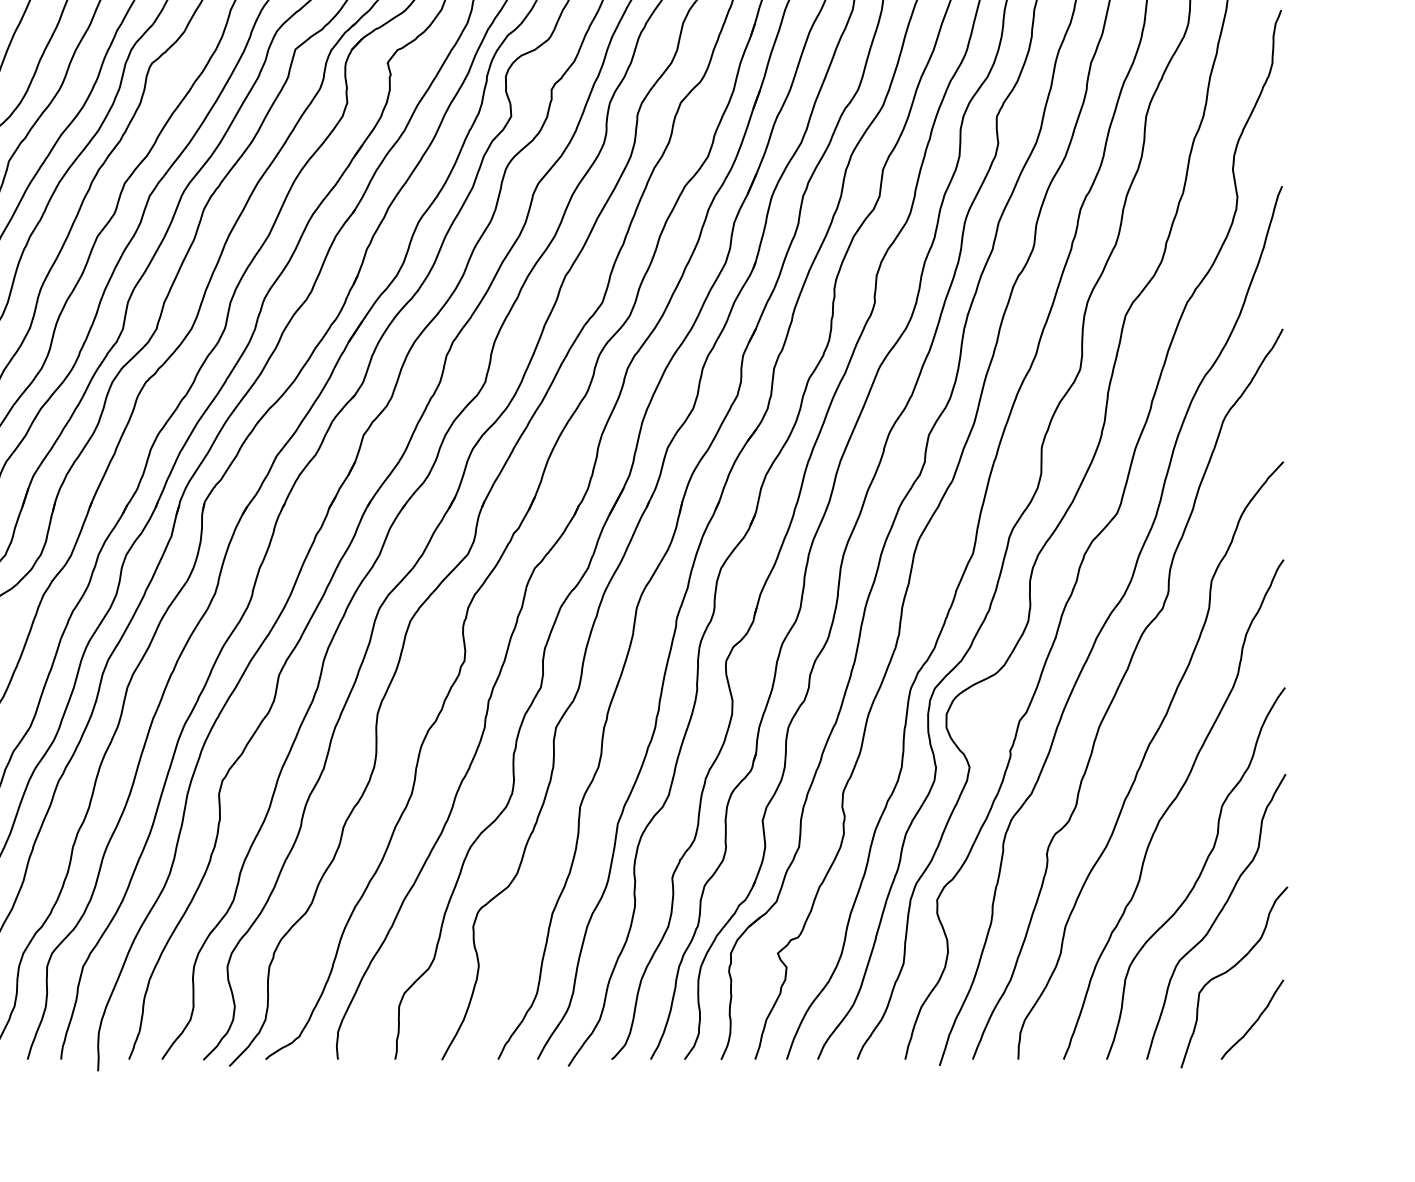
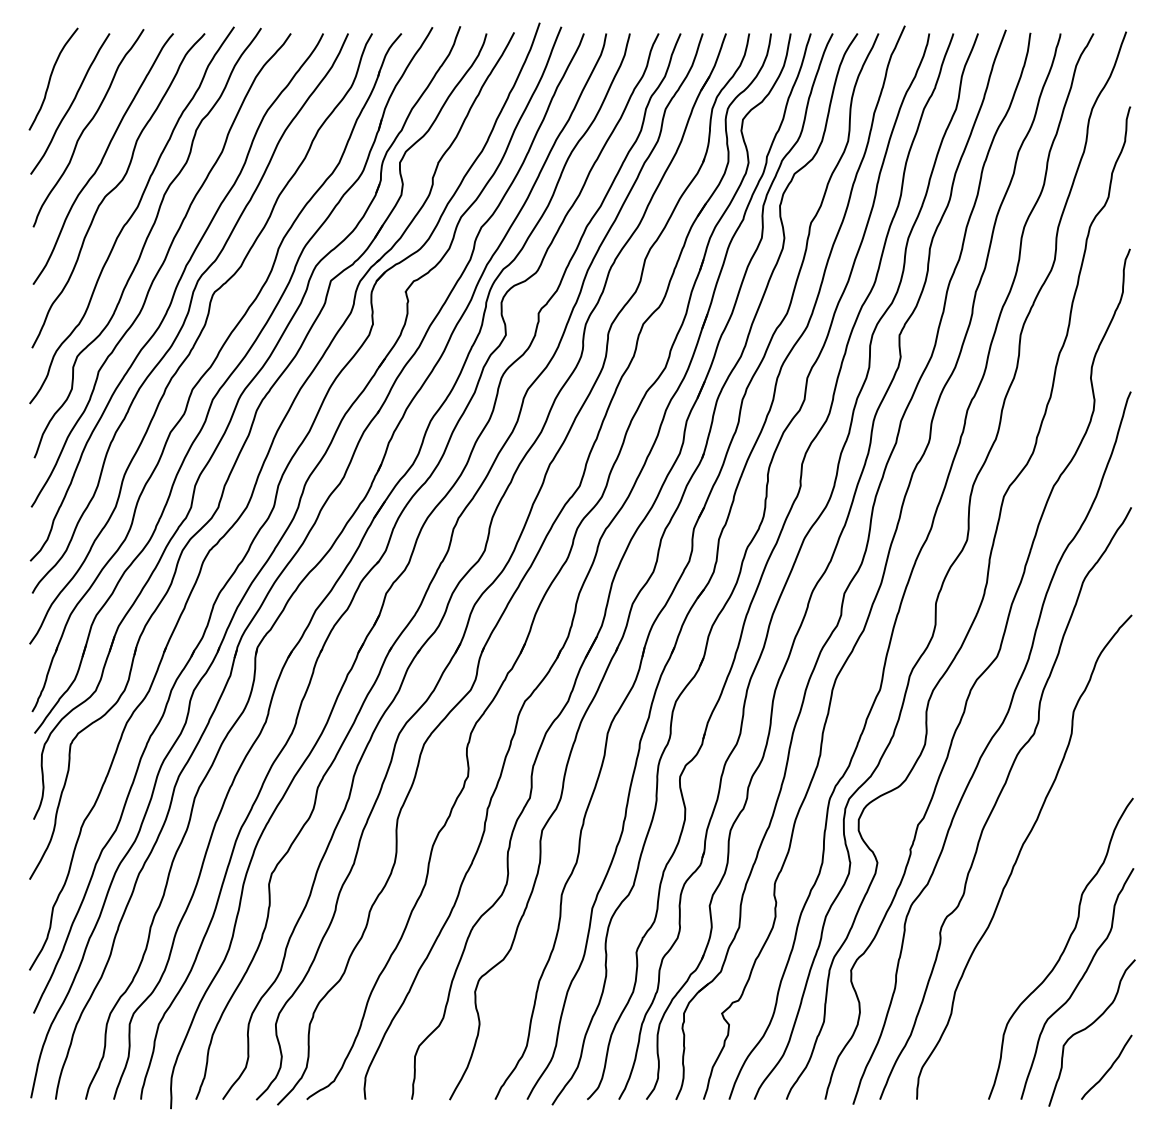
curve: (1170, 806) -> (1040, 894), removed

